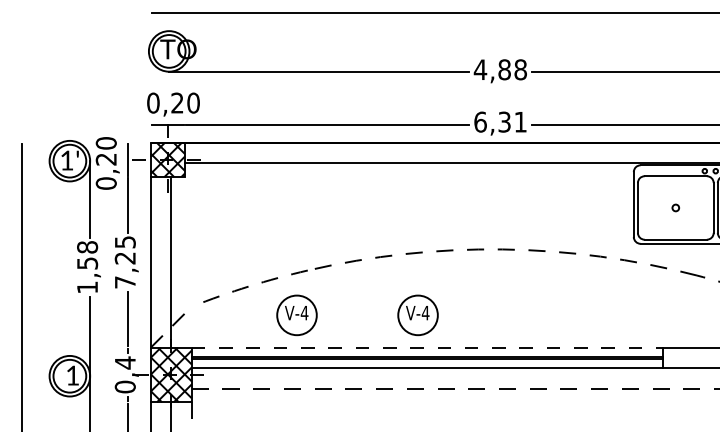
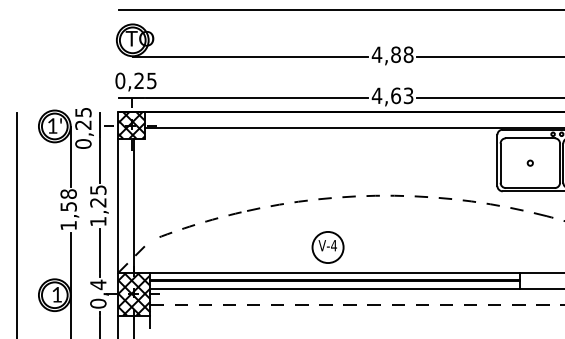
text: (193, 102) -> (151, 80), 0,20 -> 0,25
text: (500, 121) -> (392, 95), 6,31 -> 4,63
text: (106, 143) -> (83, 112), 0,20 -> 0,25
text: (125, 282) -> (98, 221), 7,25 -> 1,25
part: (296, 315) -> (232, 247), removed
line: (427, 347) -> (335, 272), dashed -> solid

